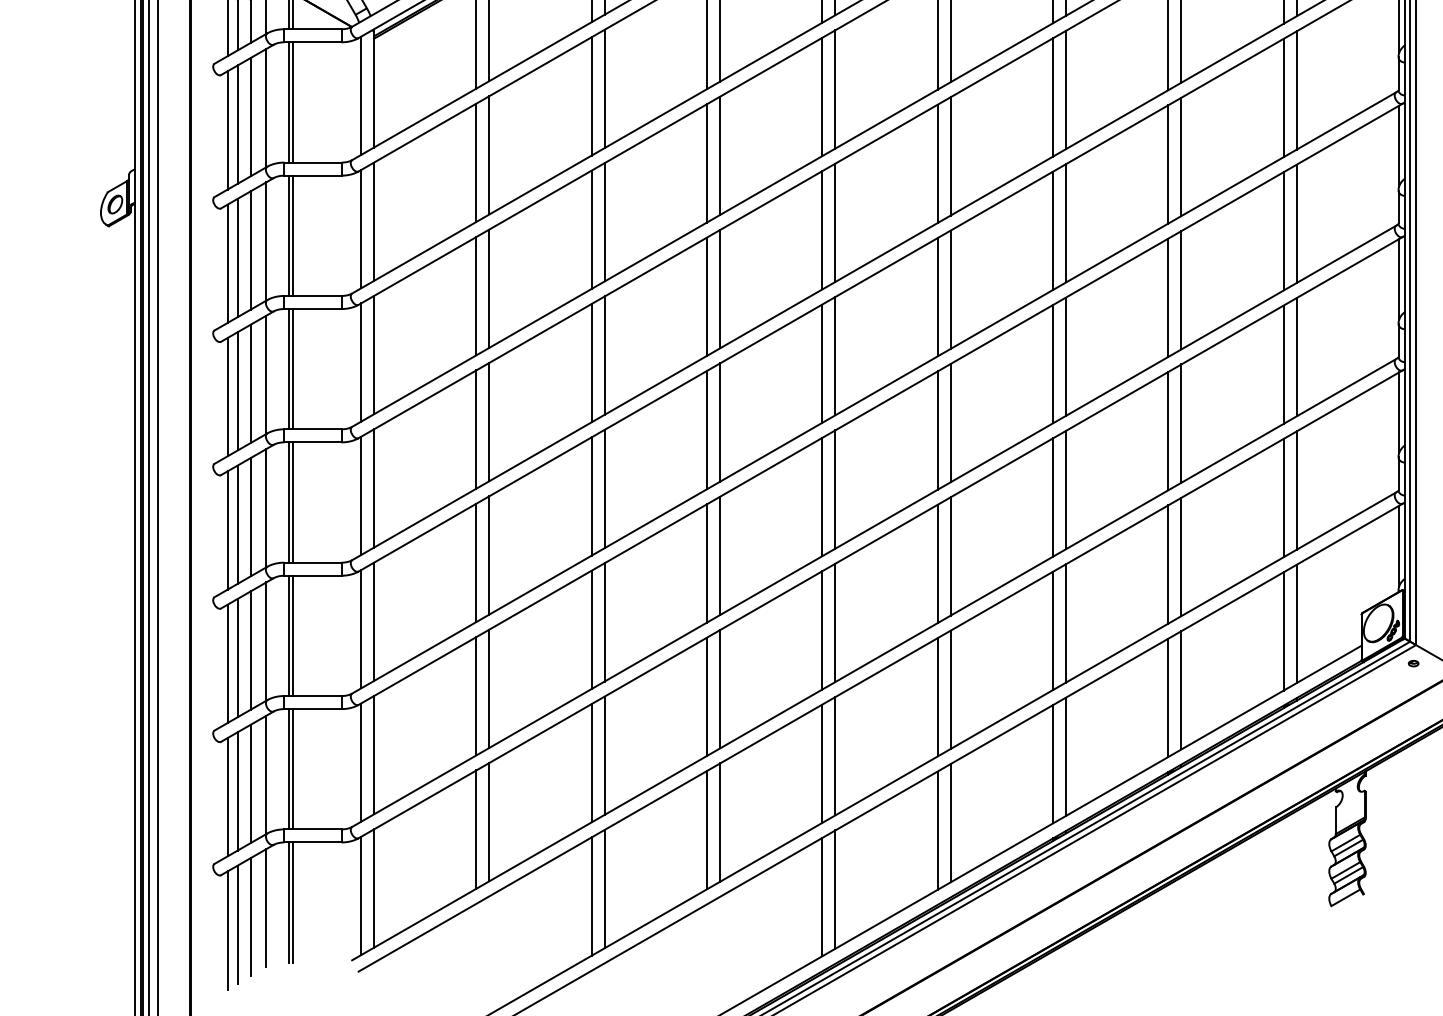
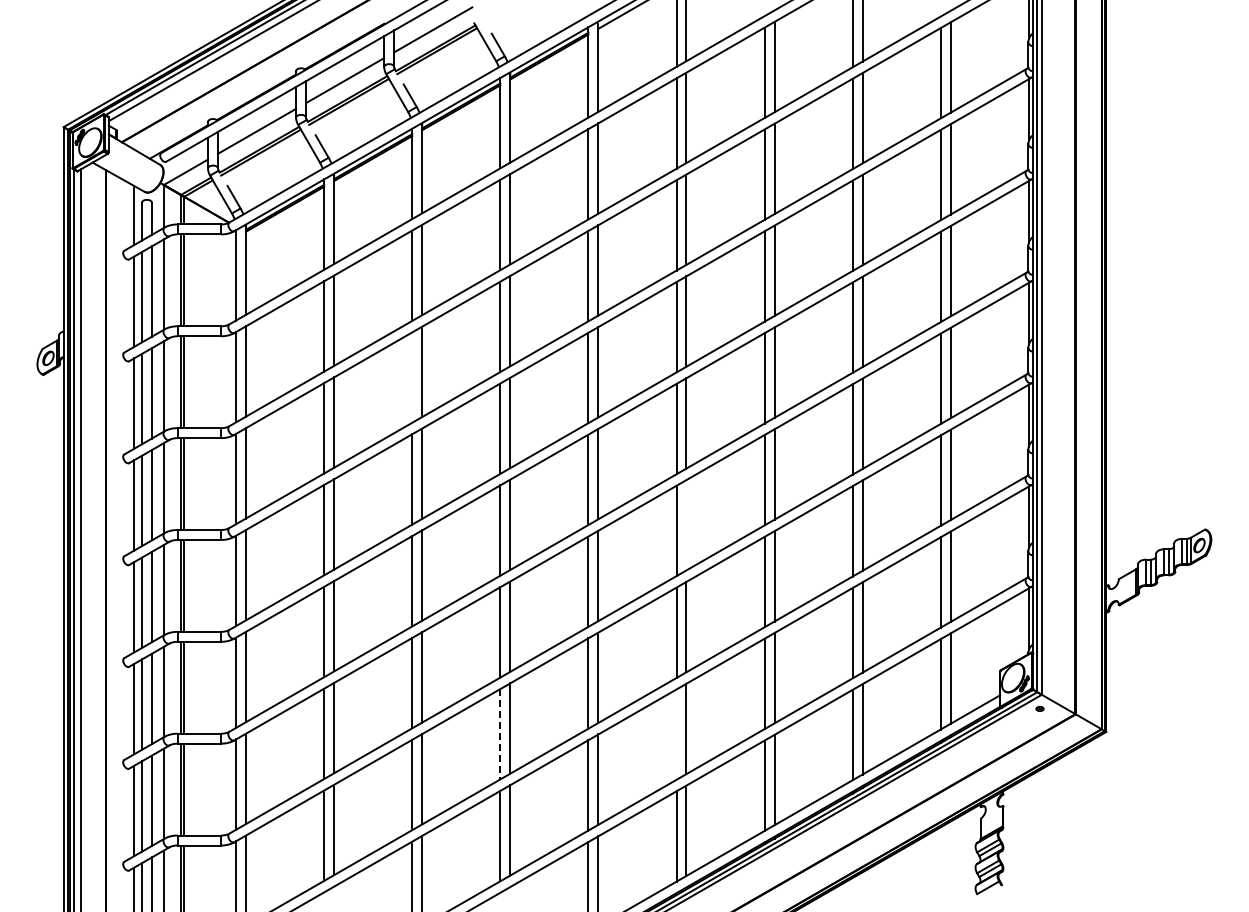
line: (592, 229) -> (412, 377), removed
line: (950, 423) -> (686, 525), removed
line: (707, 697) -> (500, 734), solid -> dashed
line: (937, 697) -> (676, 734), removed

